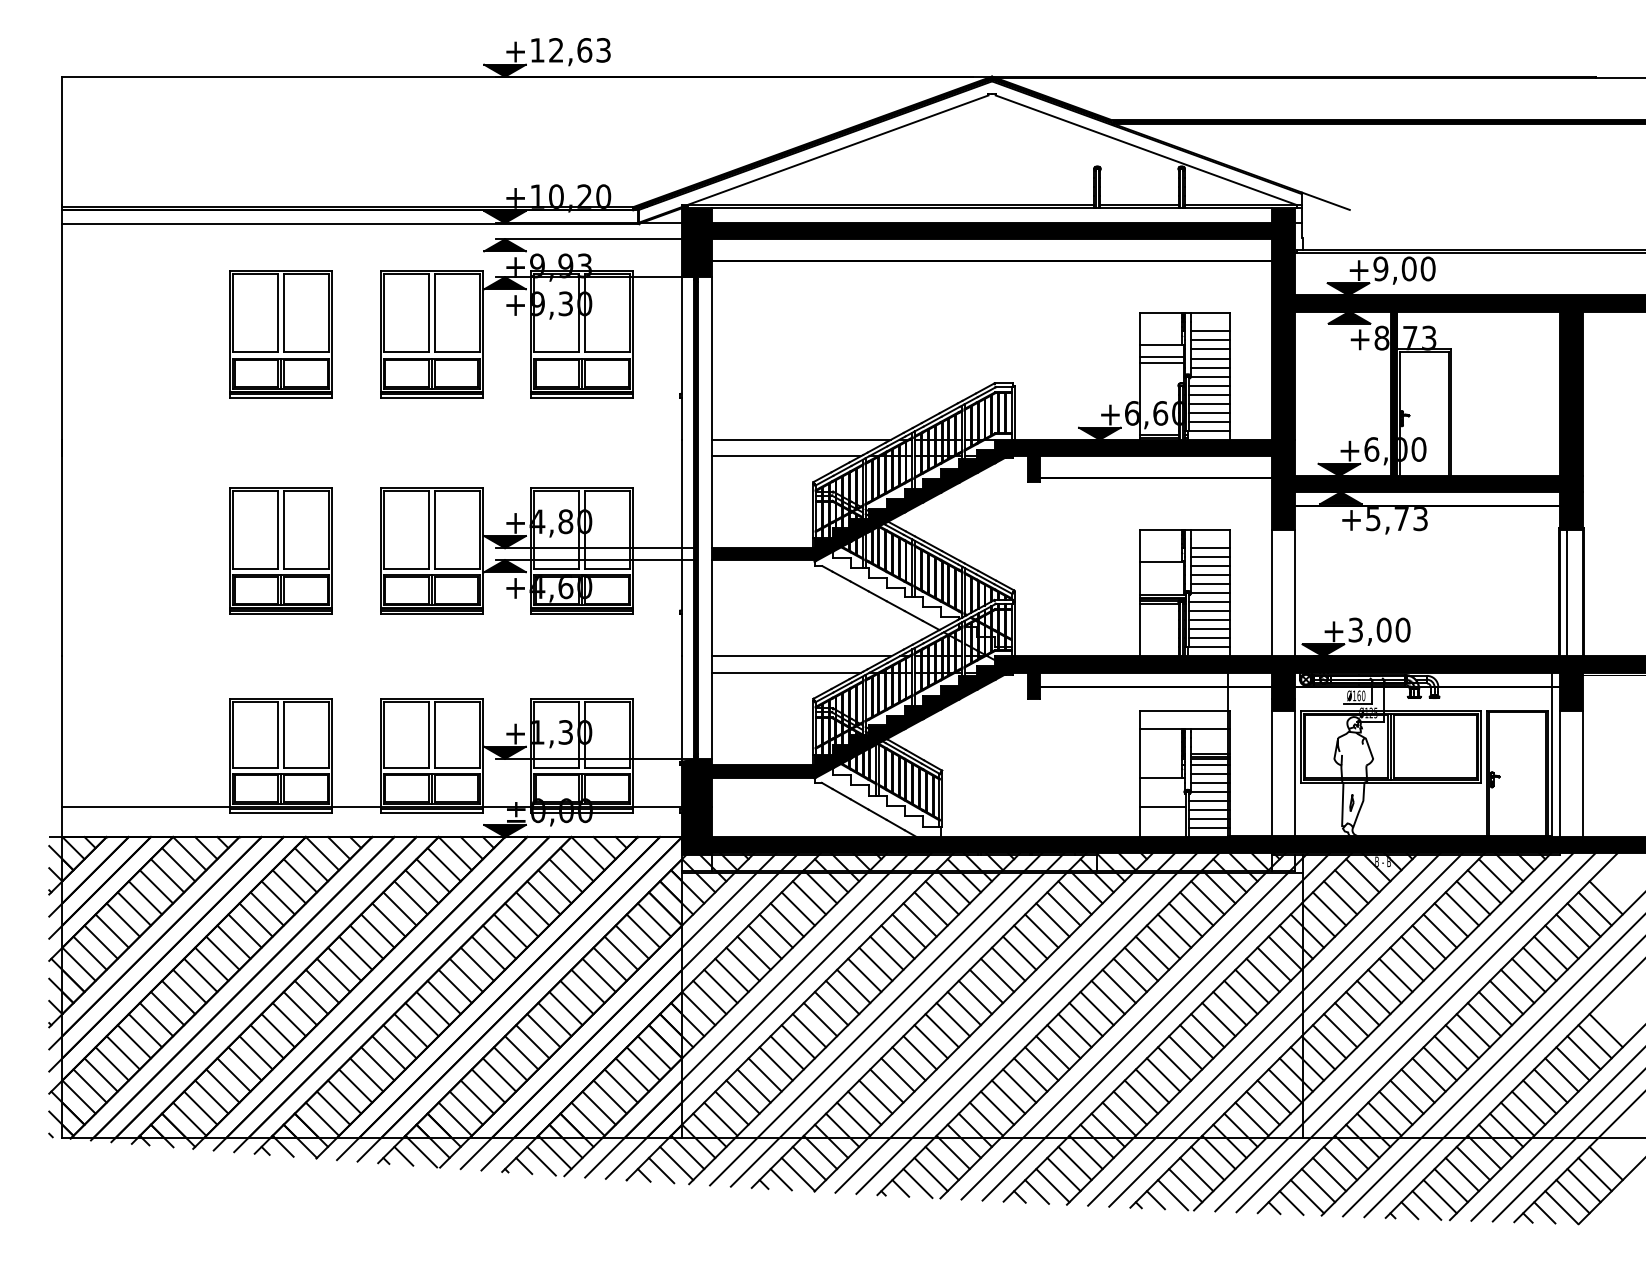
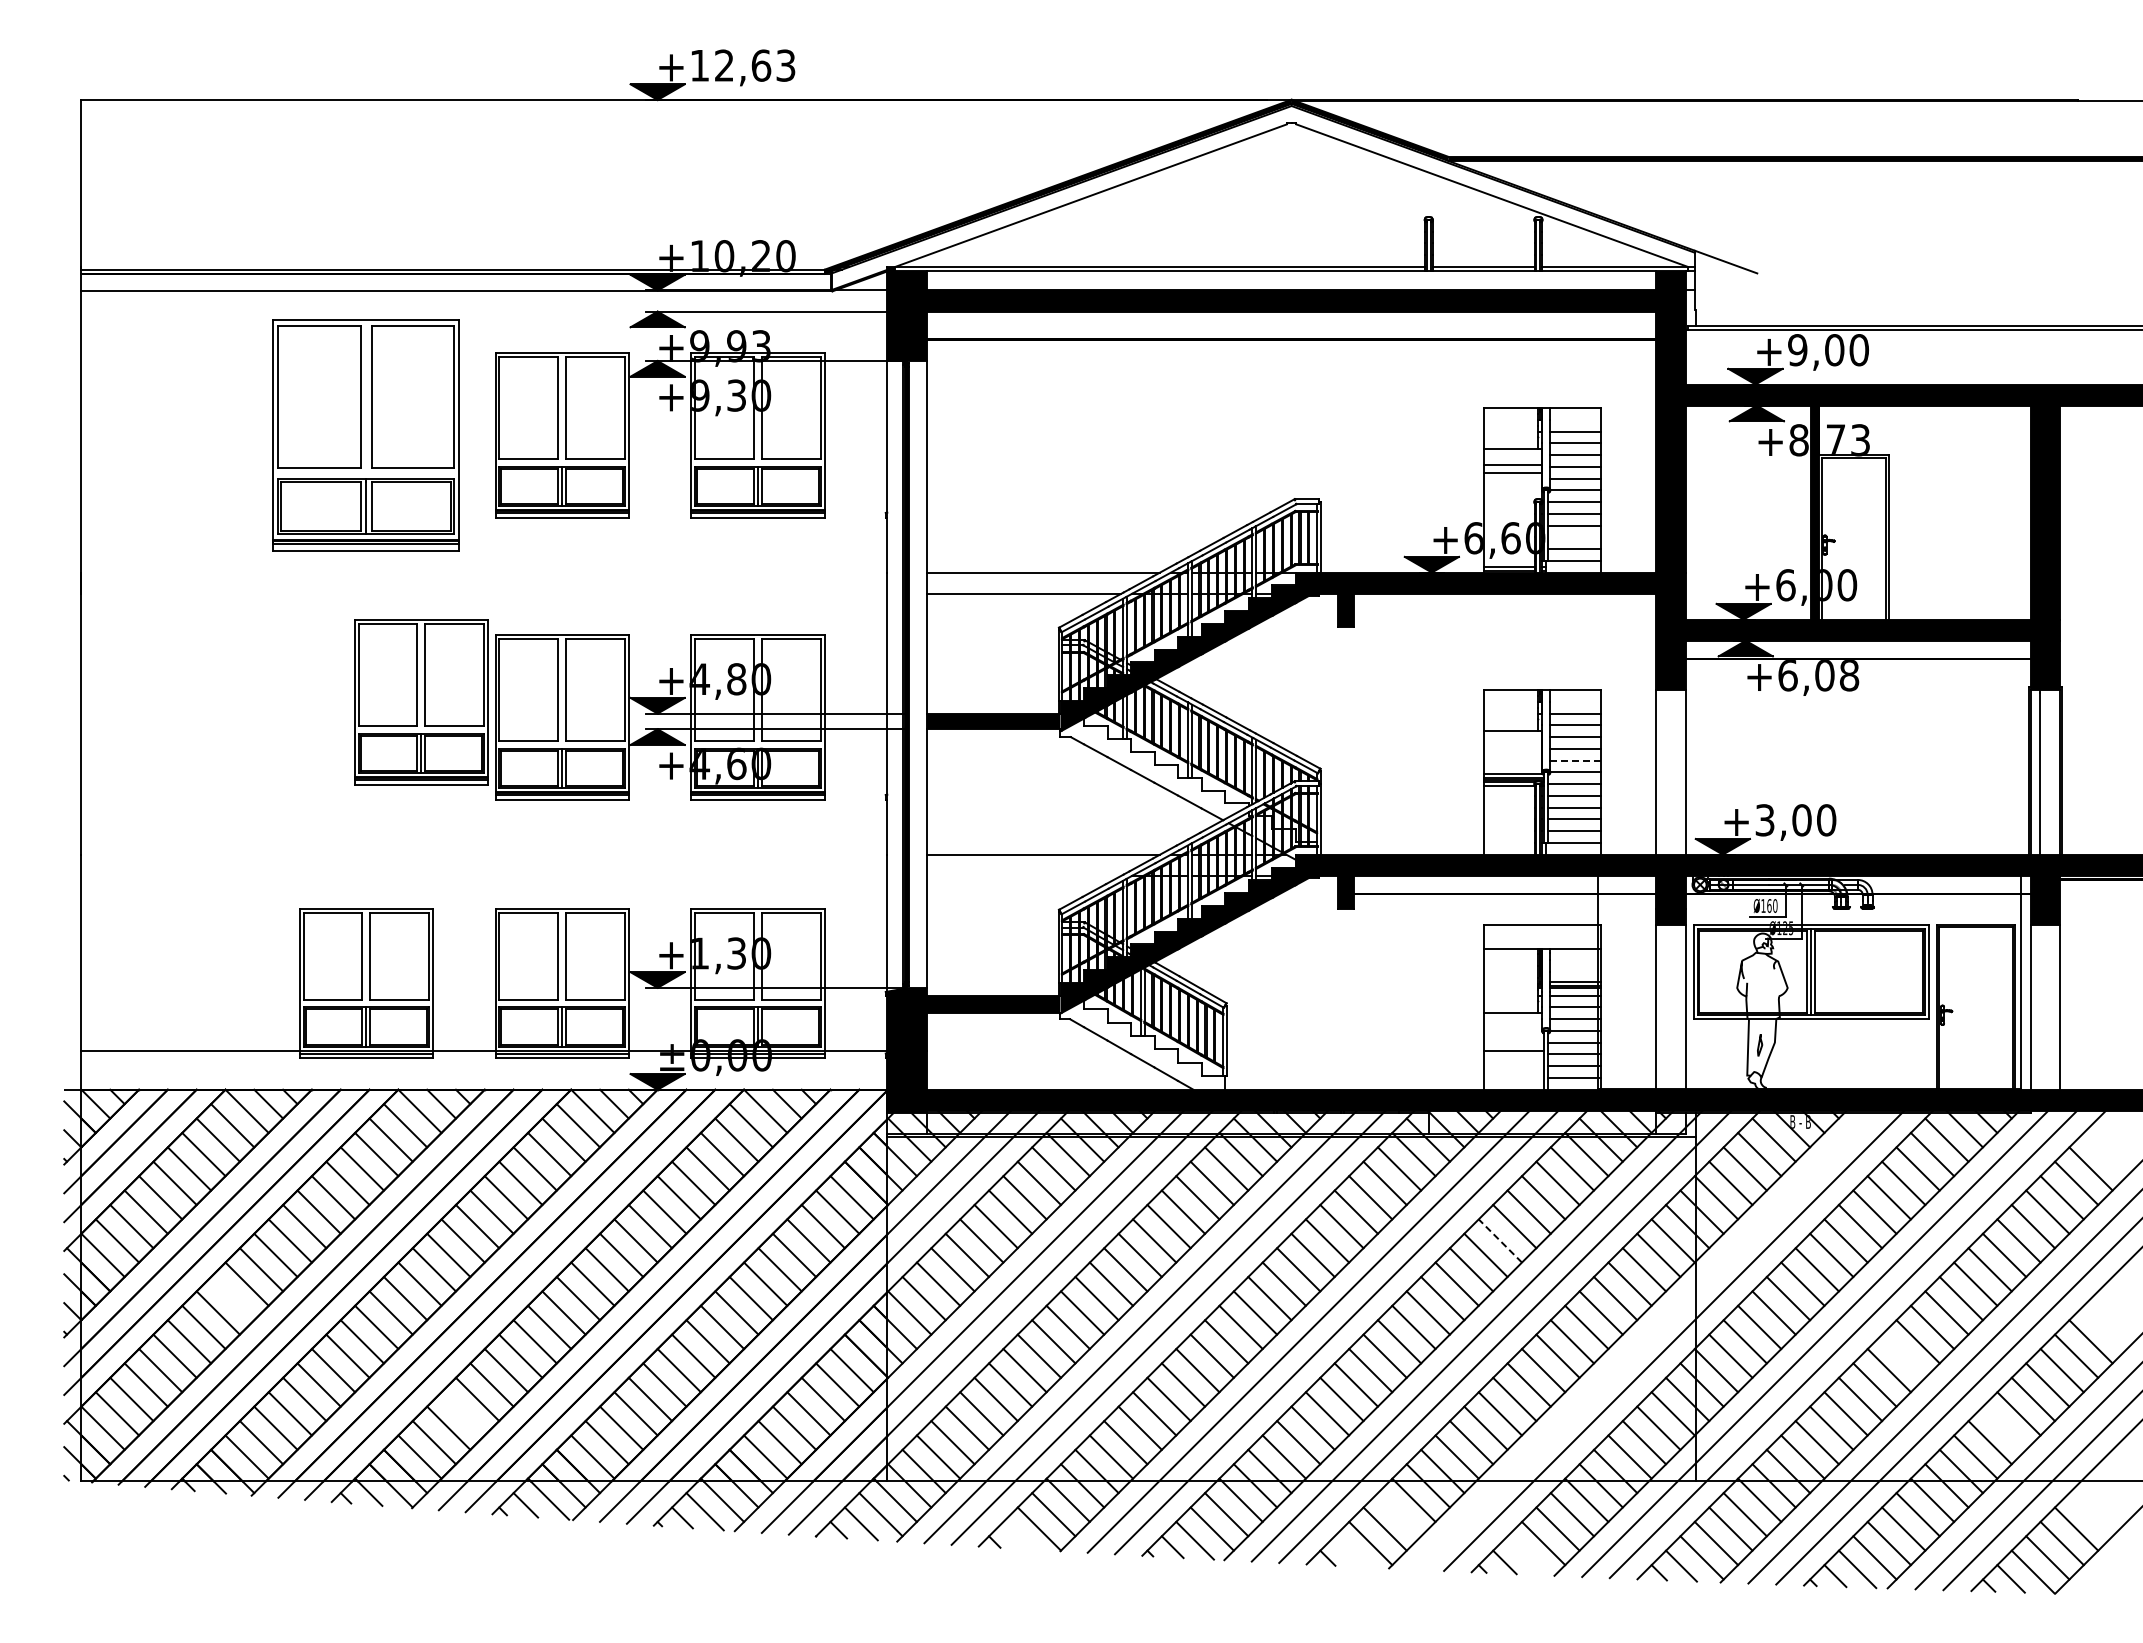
part: (281, 334) -> (366, 435), size x1.4
line: (1209, 412) -> (1574, 537), removed
fill: (1155, 478) -> (1504, 622), removed
text: (1396, 518) -> (1818, 675), +5,73 -> +6,08
part: (281, 551) -> (421, 702), moved
line: (1210, 584) -> (1575, 760), solid -> dashed
line: (786, 672) -> (1024, 875), removed
line: (1152, 952) -> (1500, 1240), solid -> dashed
line: (178, 997) -> (232, 1298), removed
line: (1263, 1028) -> (1645, 1339), removed
line: (1462, 1041) -> (1903, 1355), removed
line: (355, 1085) -> (462, 1413), removed
line: (1539, 1096) -> (2004, 1427), removed
line: (1074, 1163) -> (1399, 1514), removed
line: (1605, 1163) -> (2090, 1514), removed
line: (781, 1179) -> (1017, 1535), removed
line: (1036, 1191) -> (1349, 1551), removed
line: (1172, 1194) -> (1526, 1555), removed

